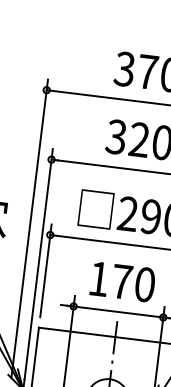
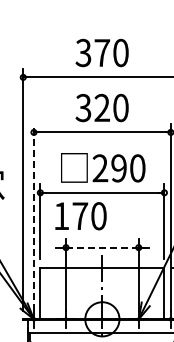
line: (38, 263) -> (33, 216), solid -> dashed
text: (122, 282) -> (80, 216), moved
line: (118, 311) -> (102, 247), solid -> dashed

